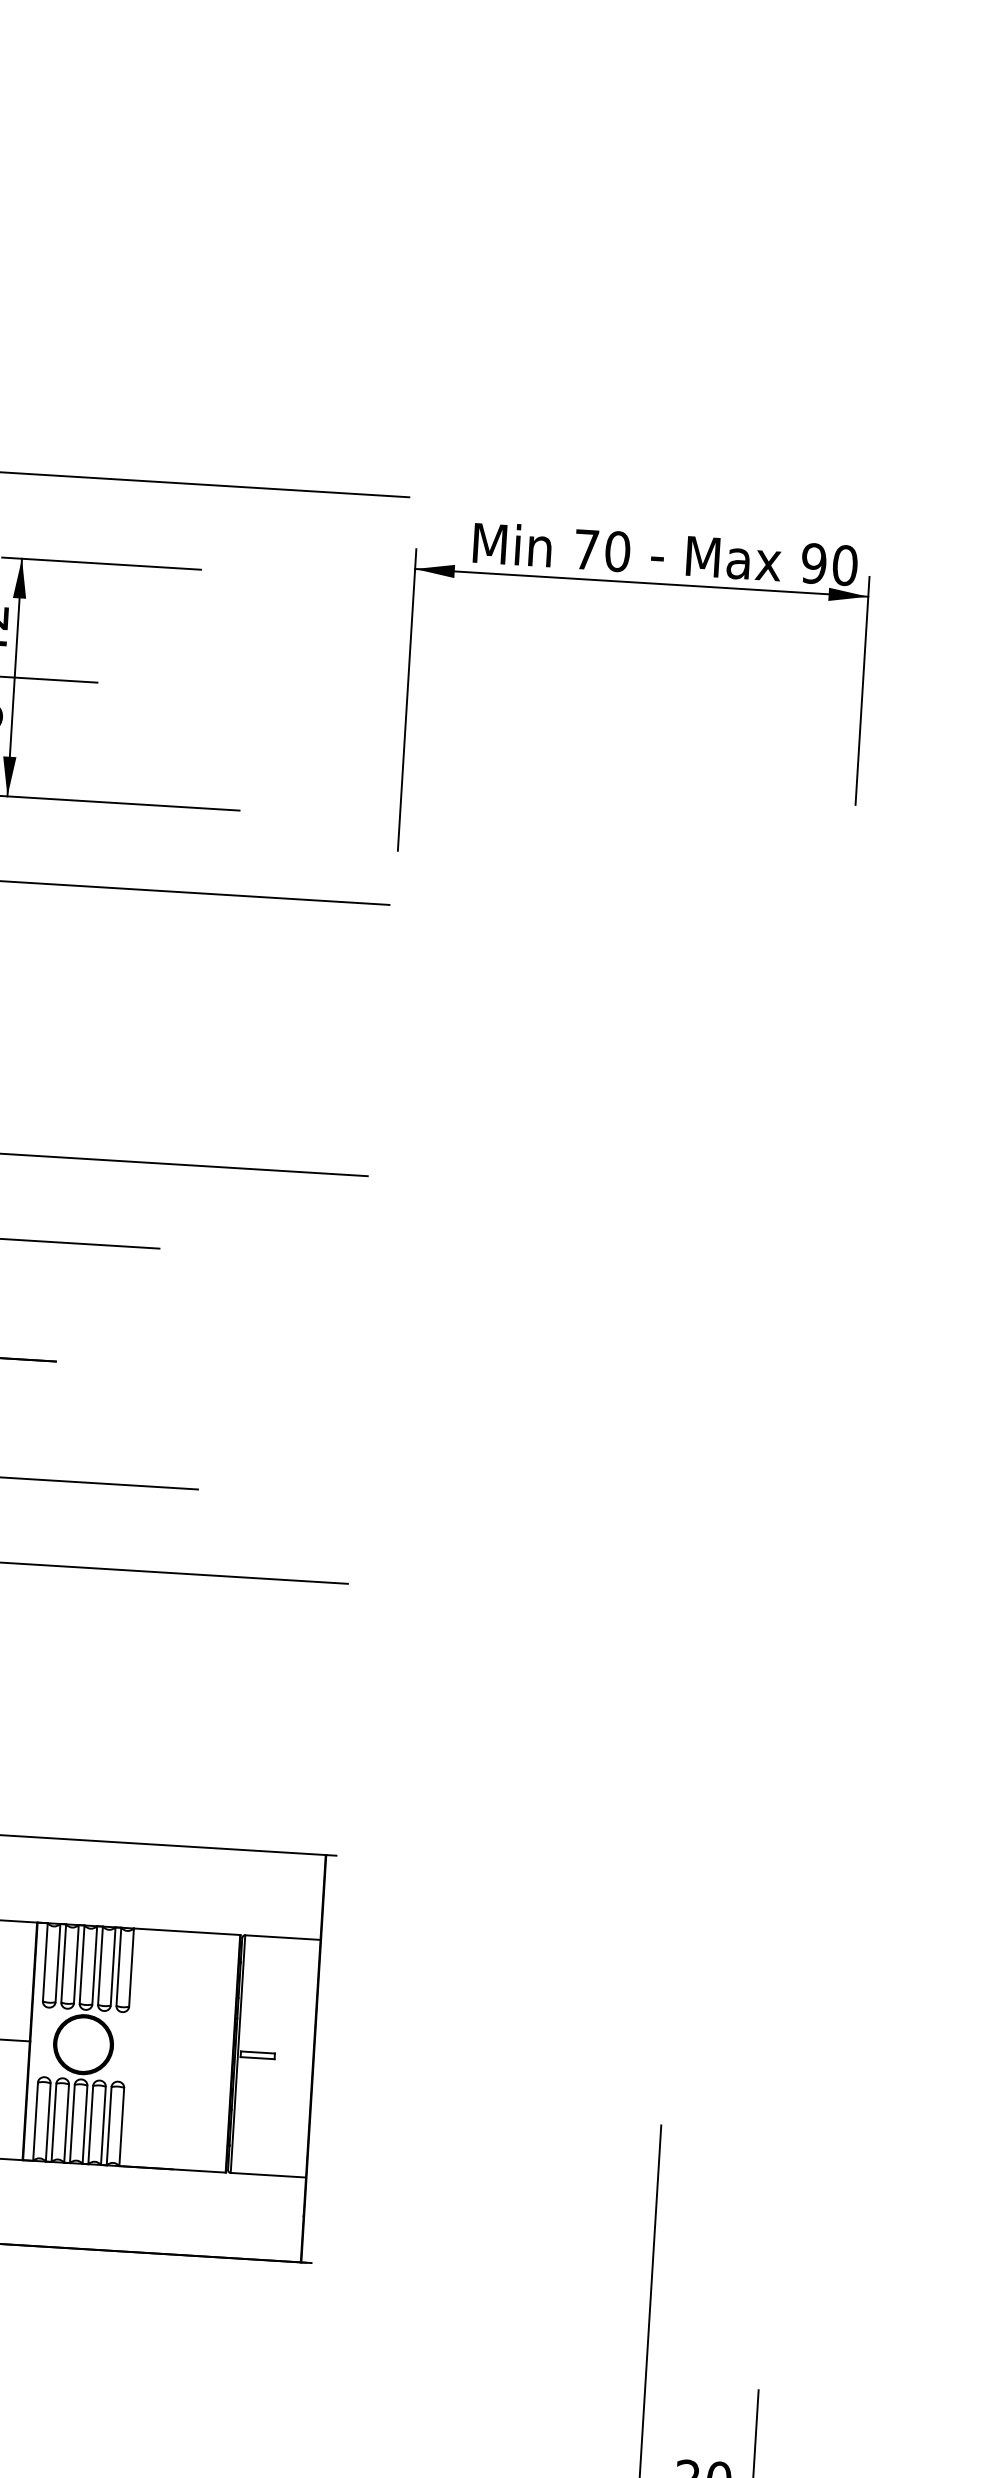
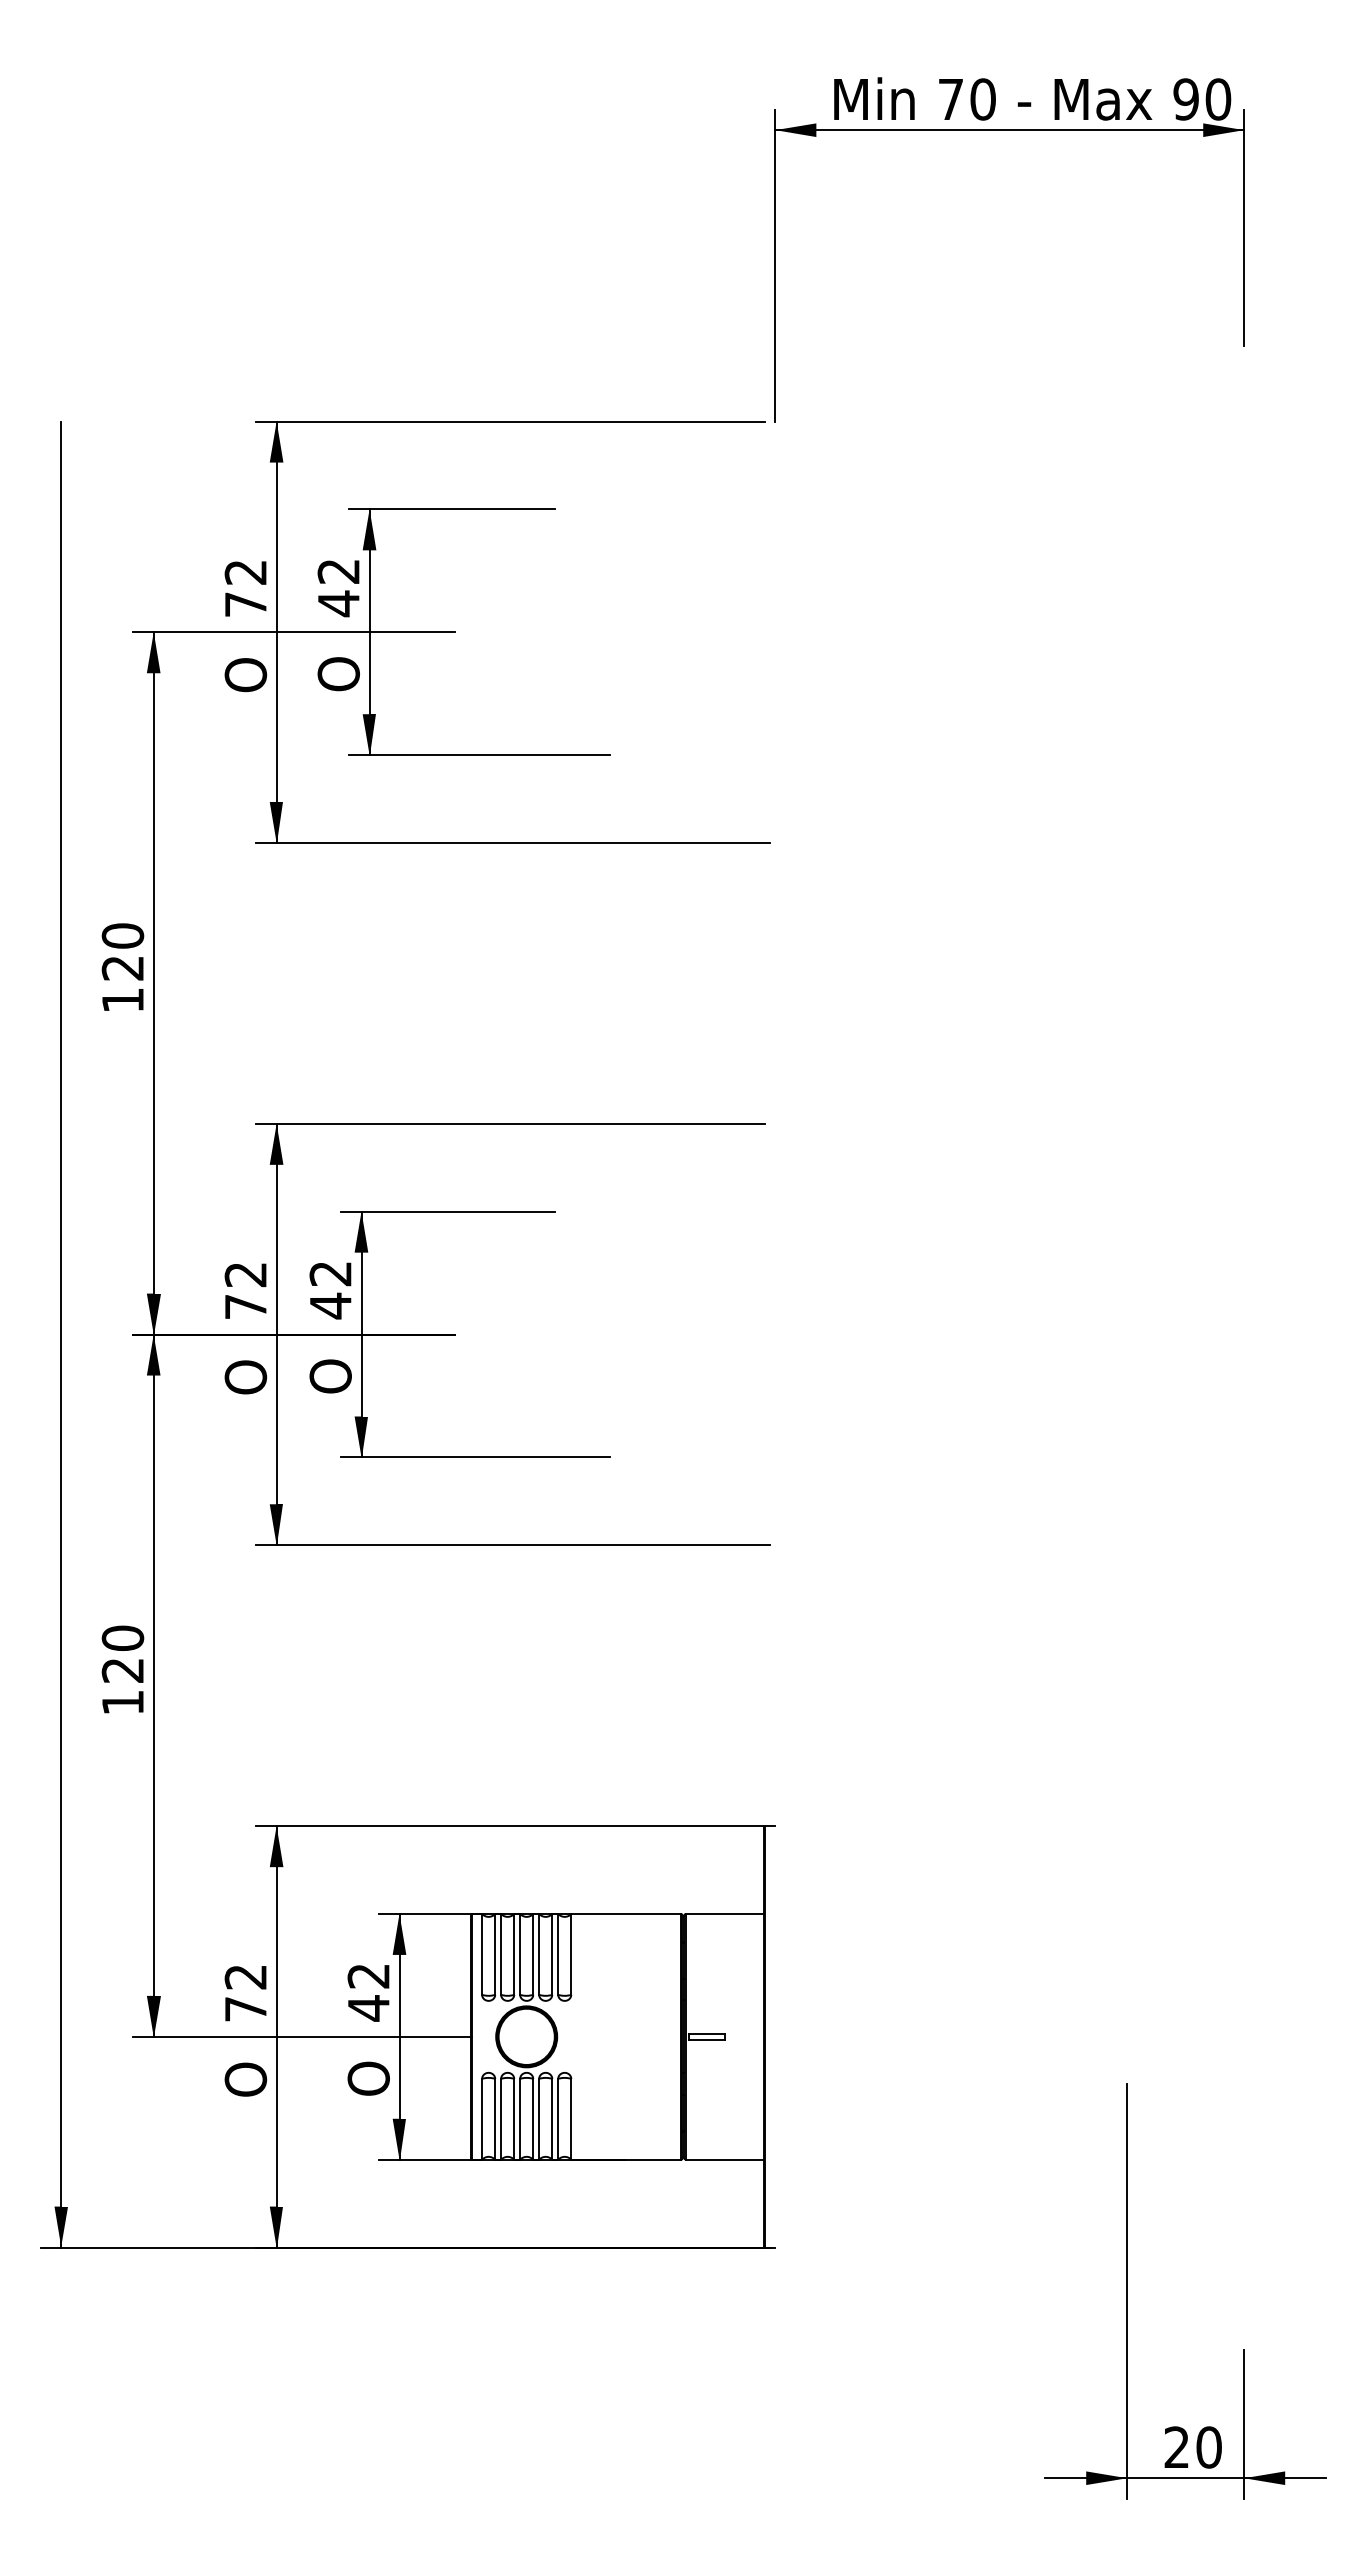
part: (641, 583) -> (1009, 130), moved

